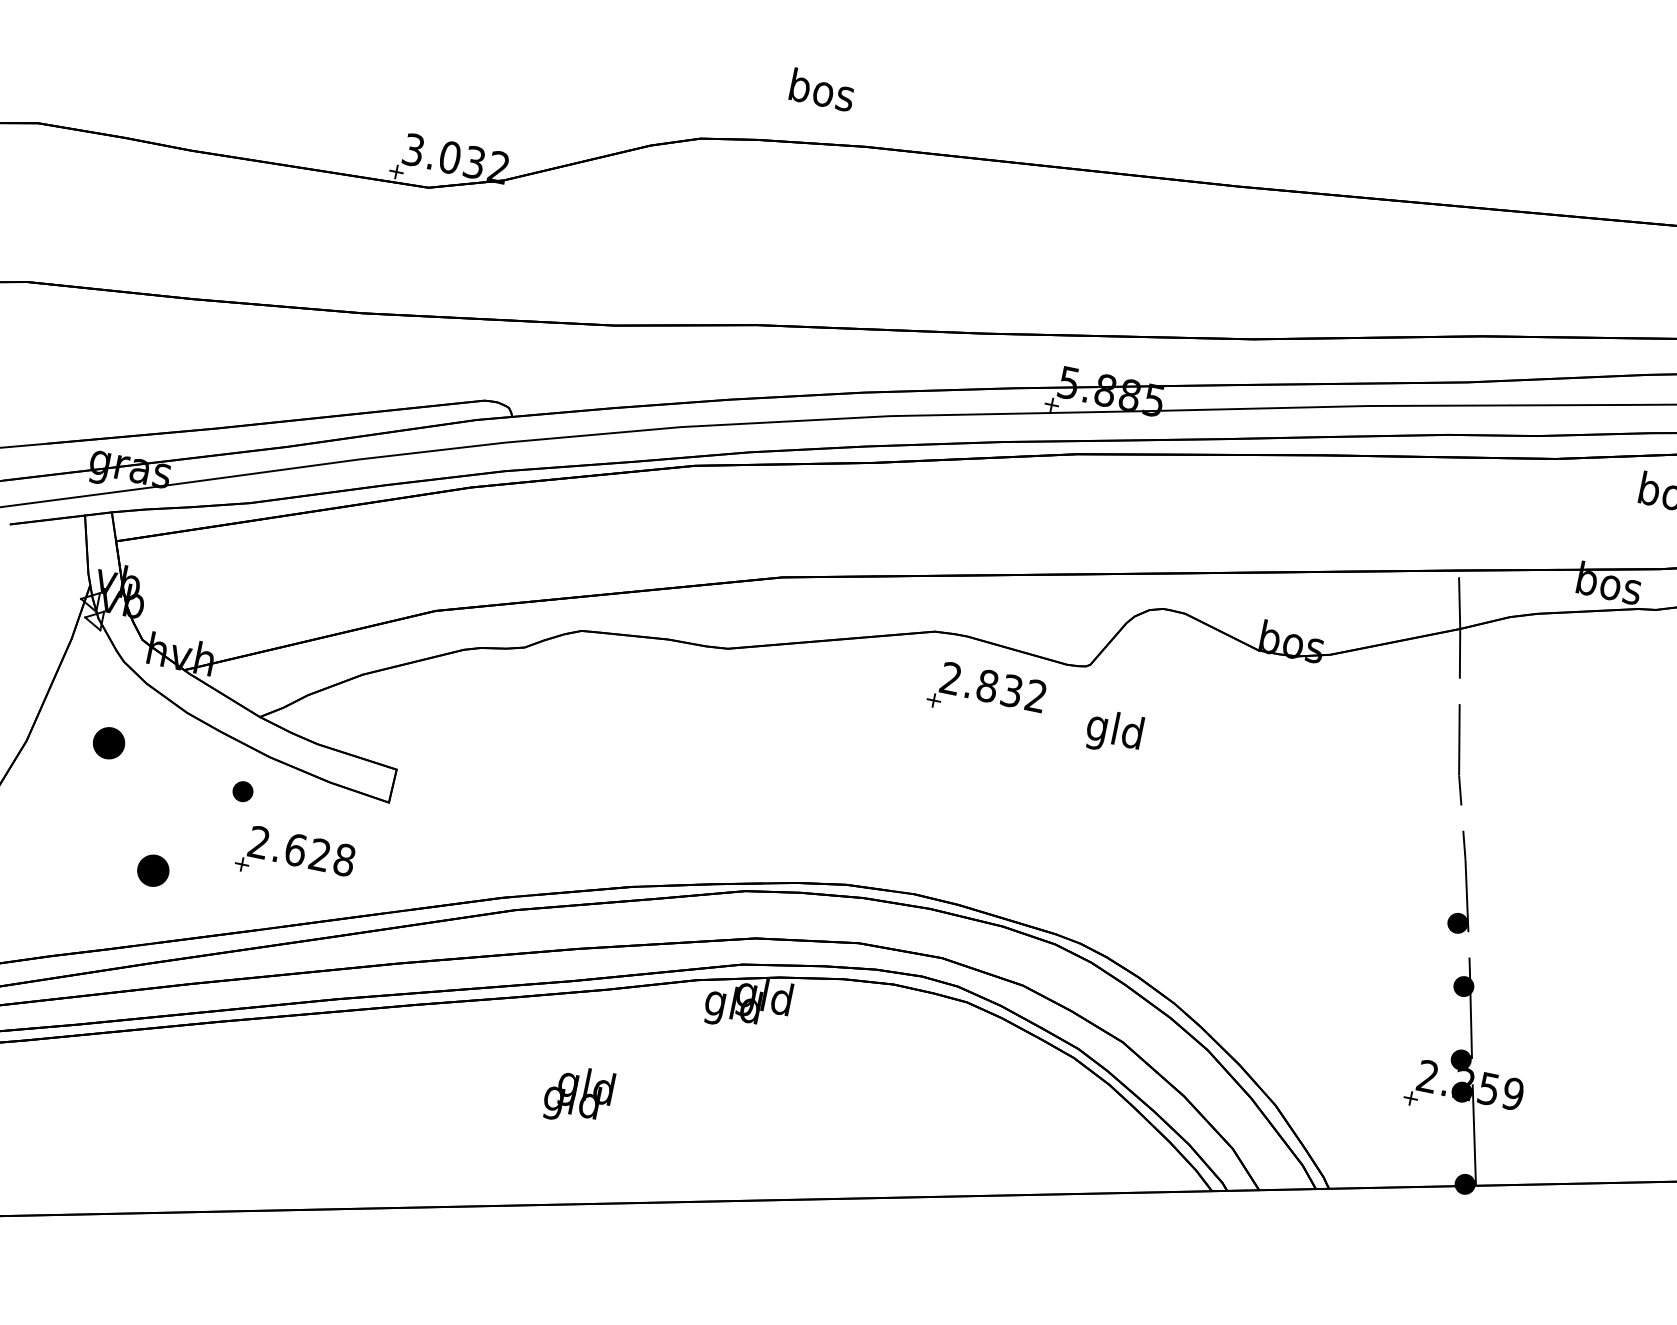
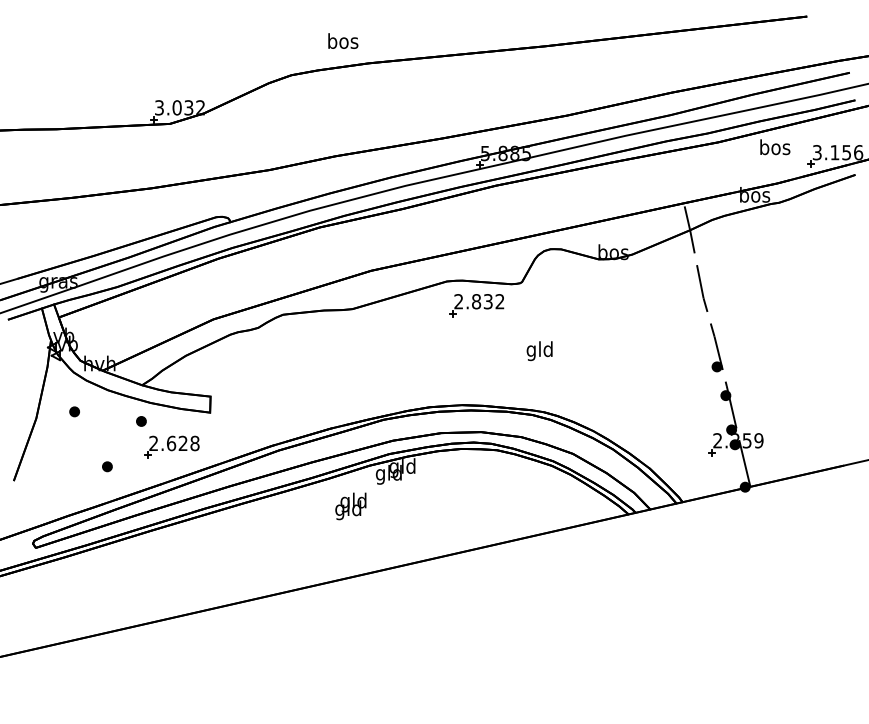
text: (1113, 733) -> (539, 351), moved
part: (108, 742) -> (74, 411), size x0.62
part: (153, 870) -> (107, 466), size x0.62
text: (577, 1095) -> (350, 506), moved

